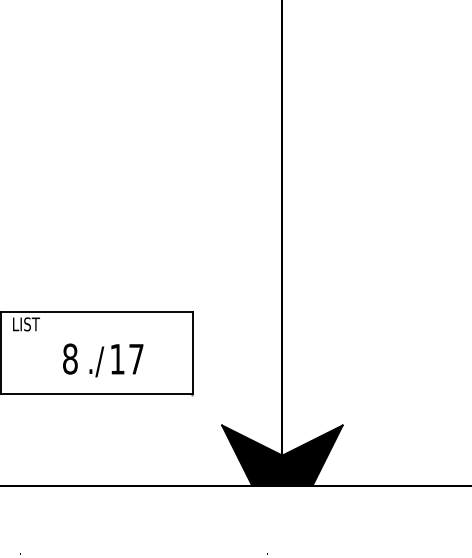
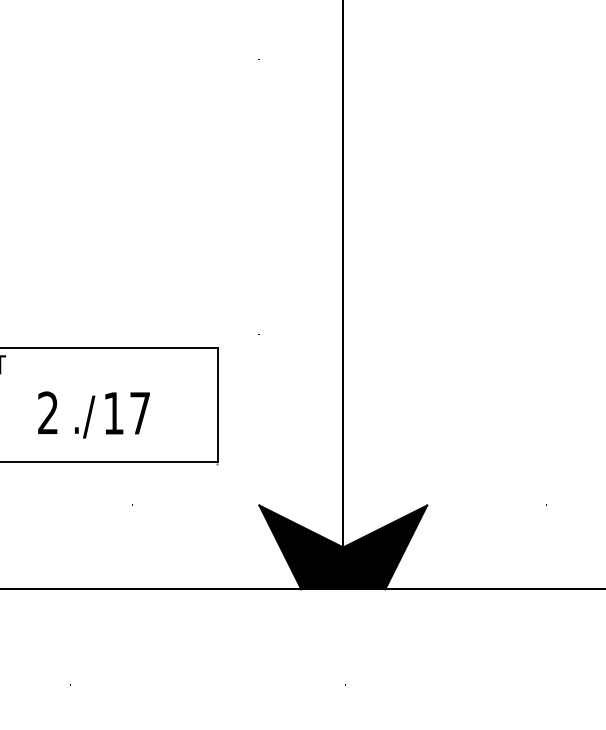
text: (70, 358) -> (48, 412), 8 -> 2

